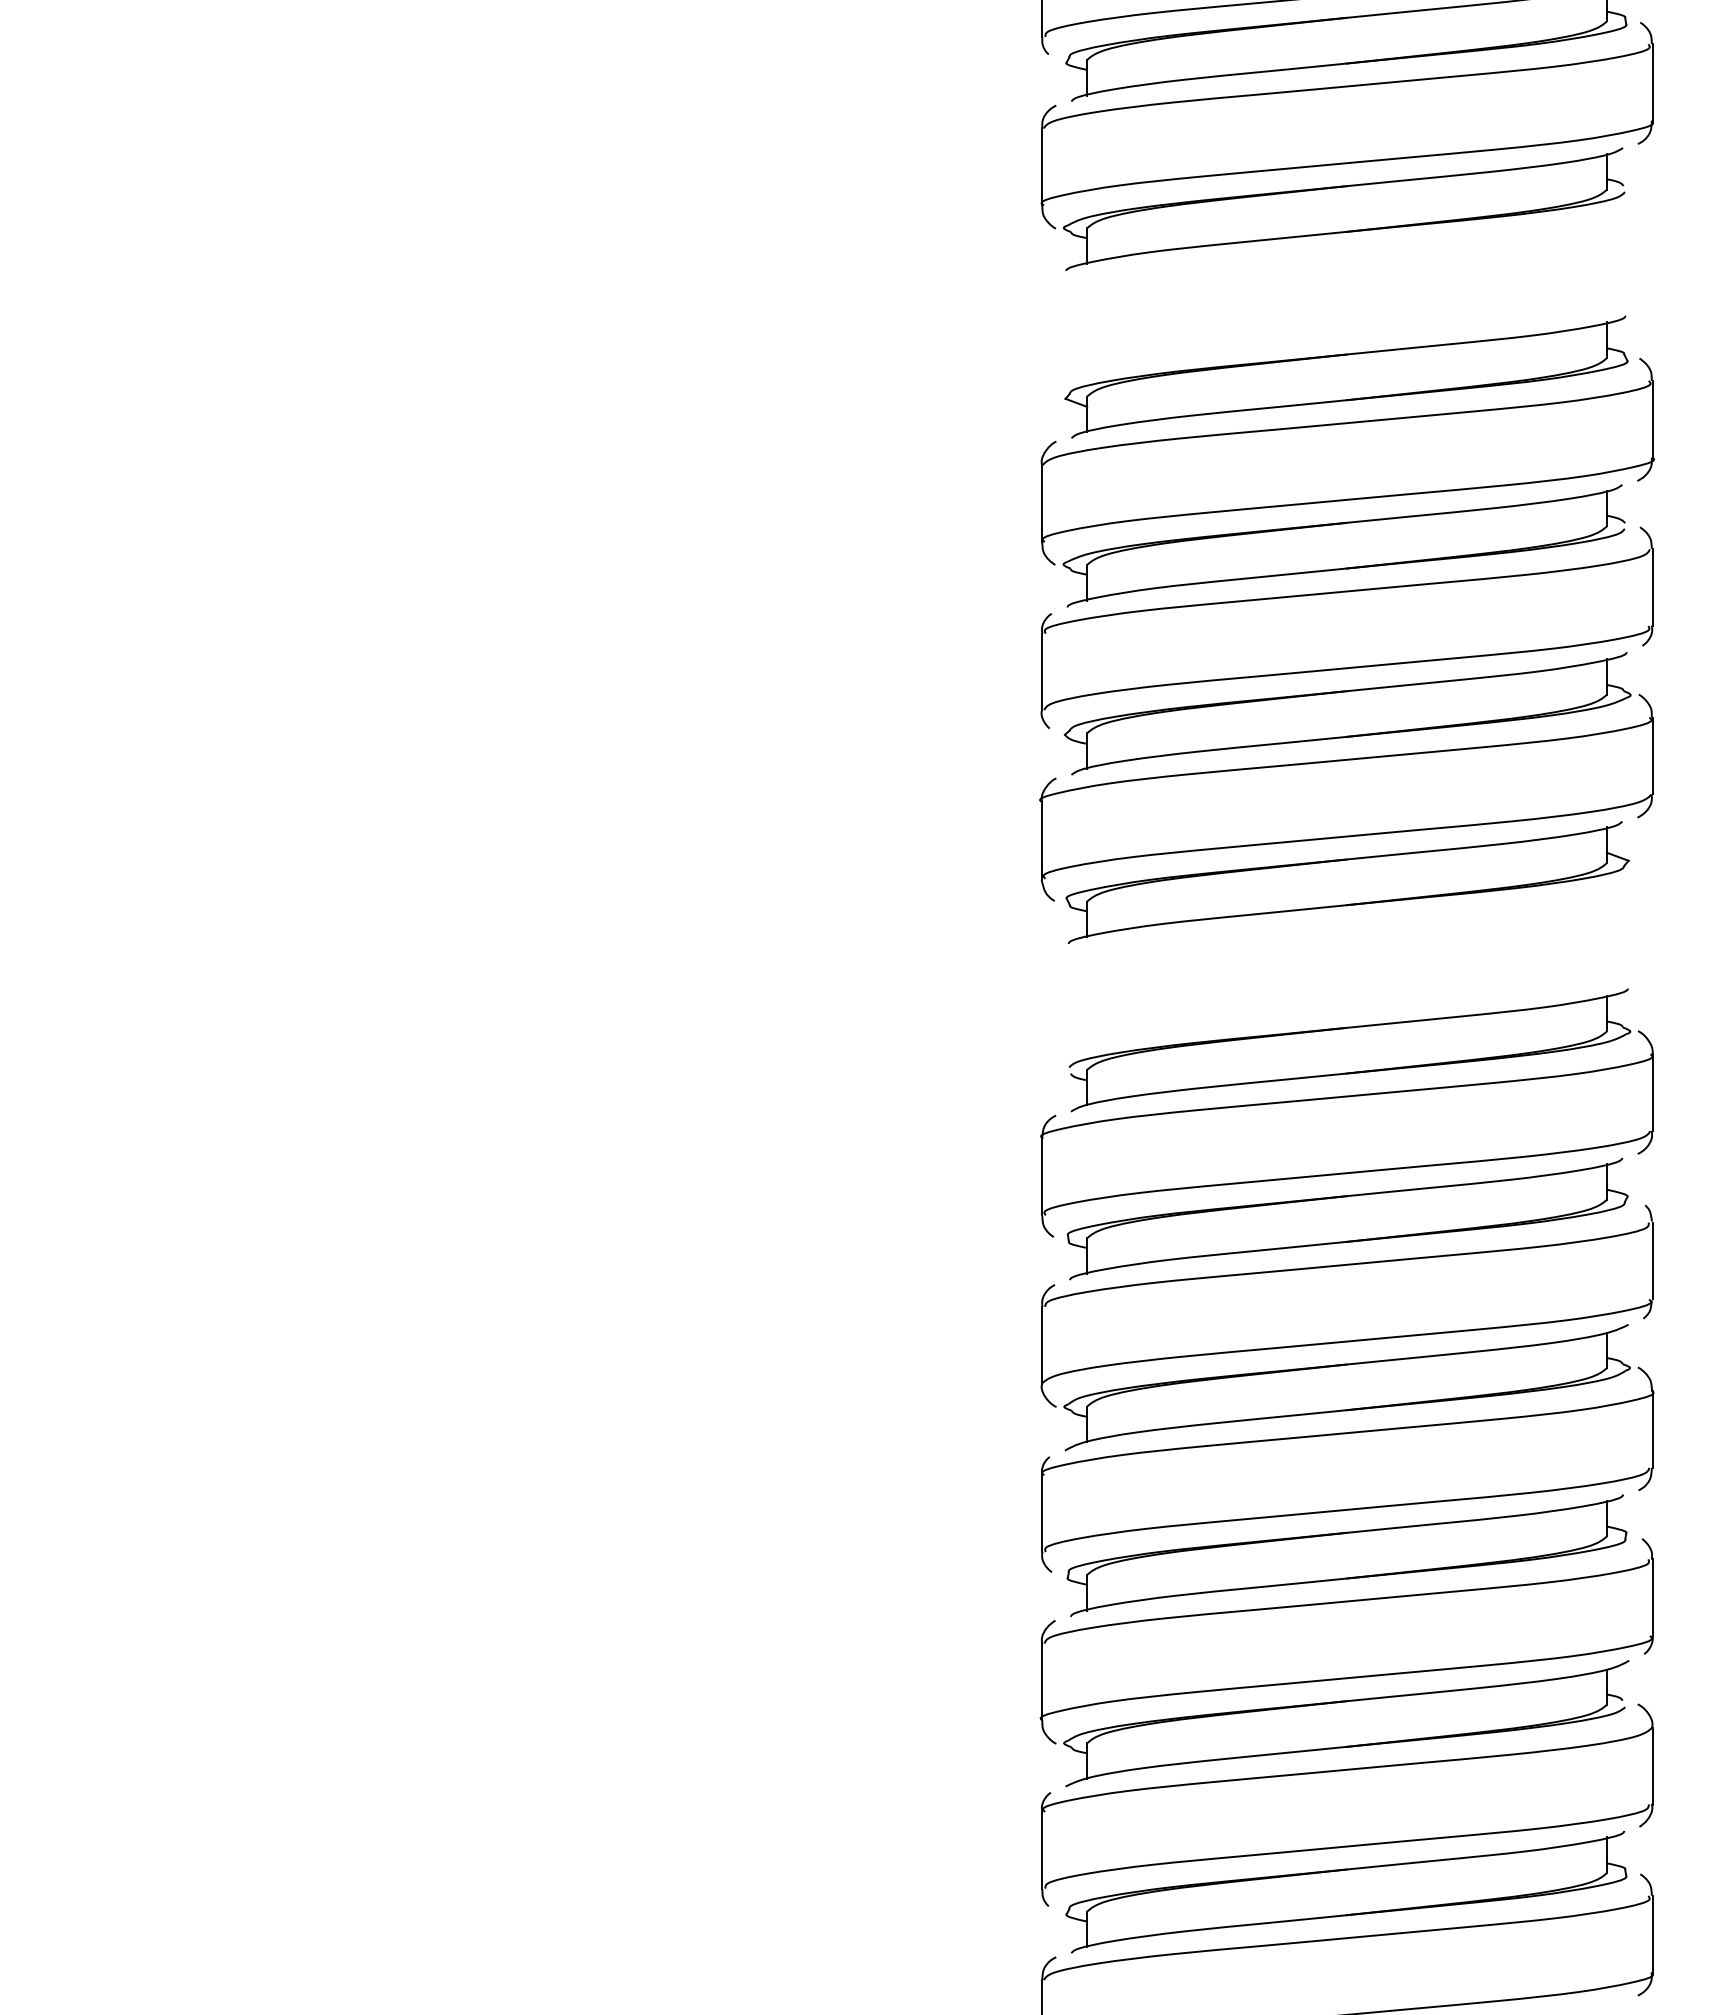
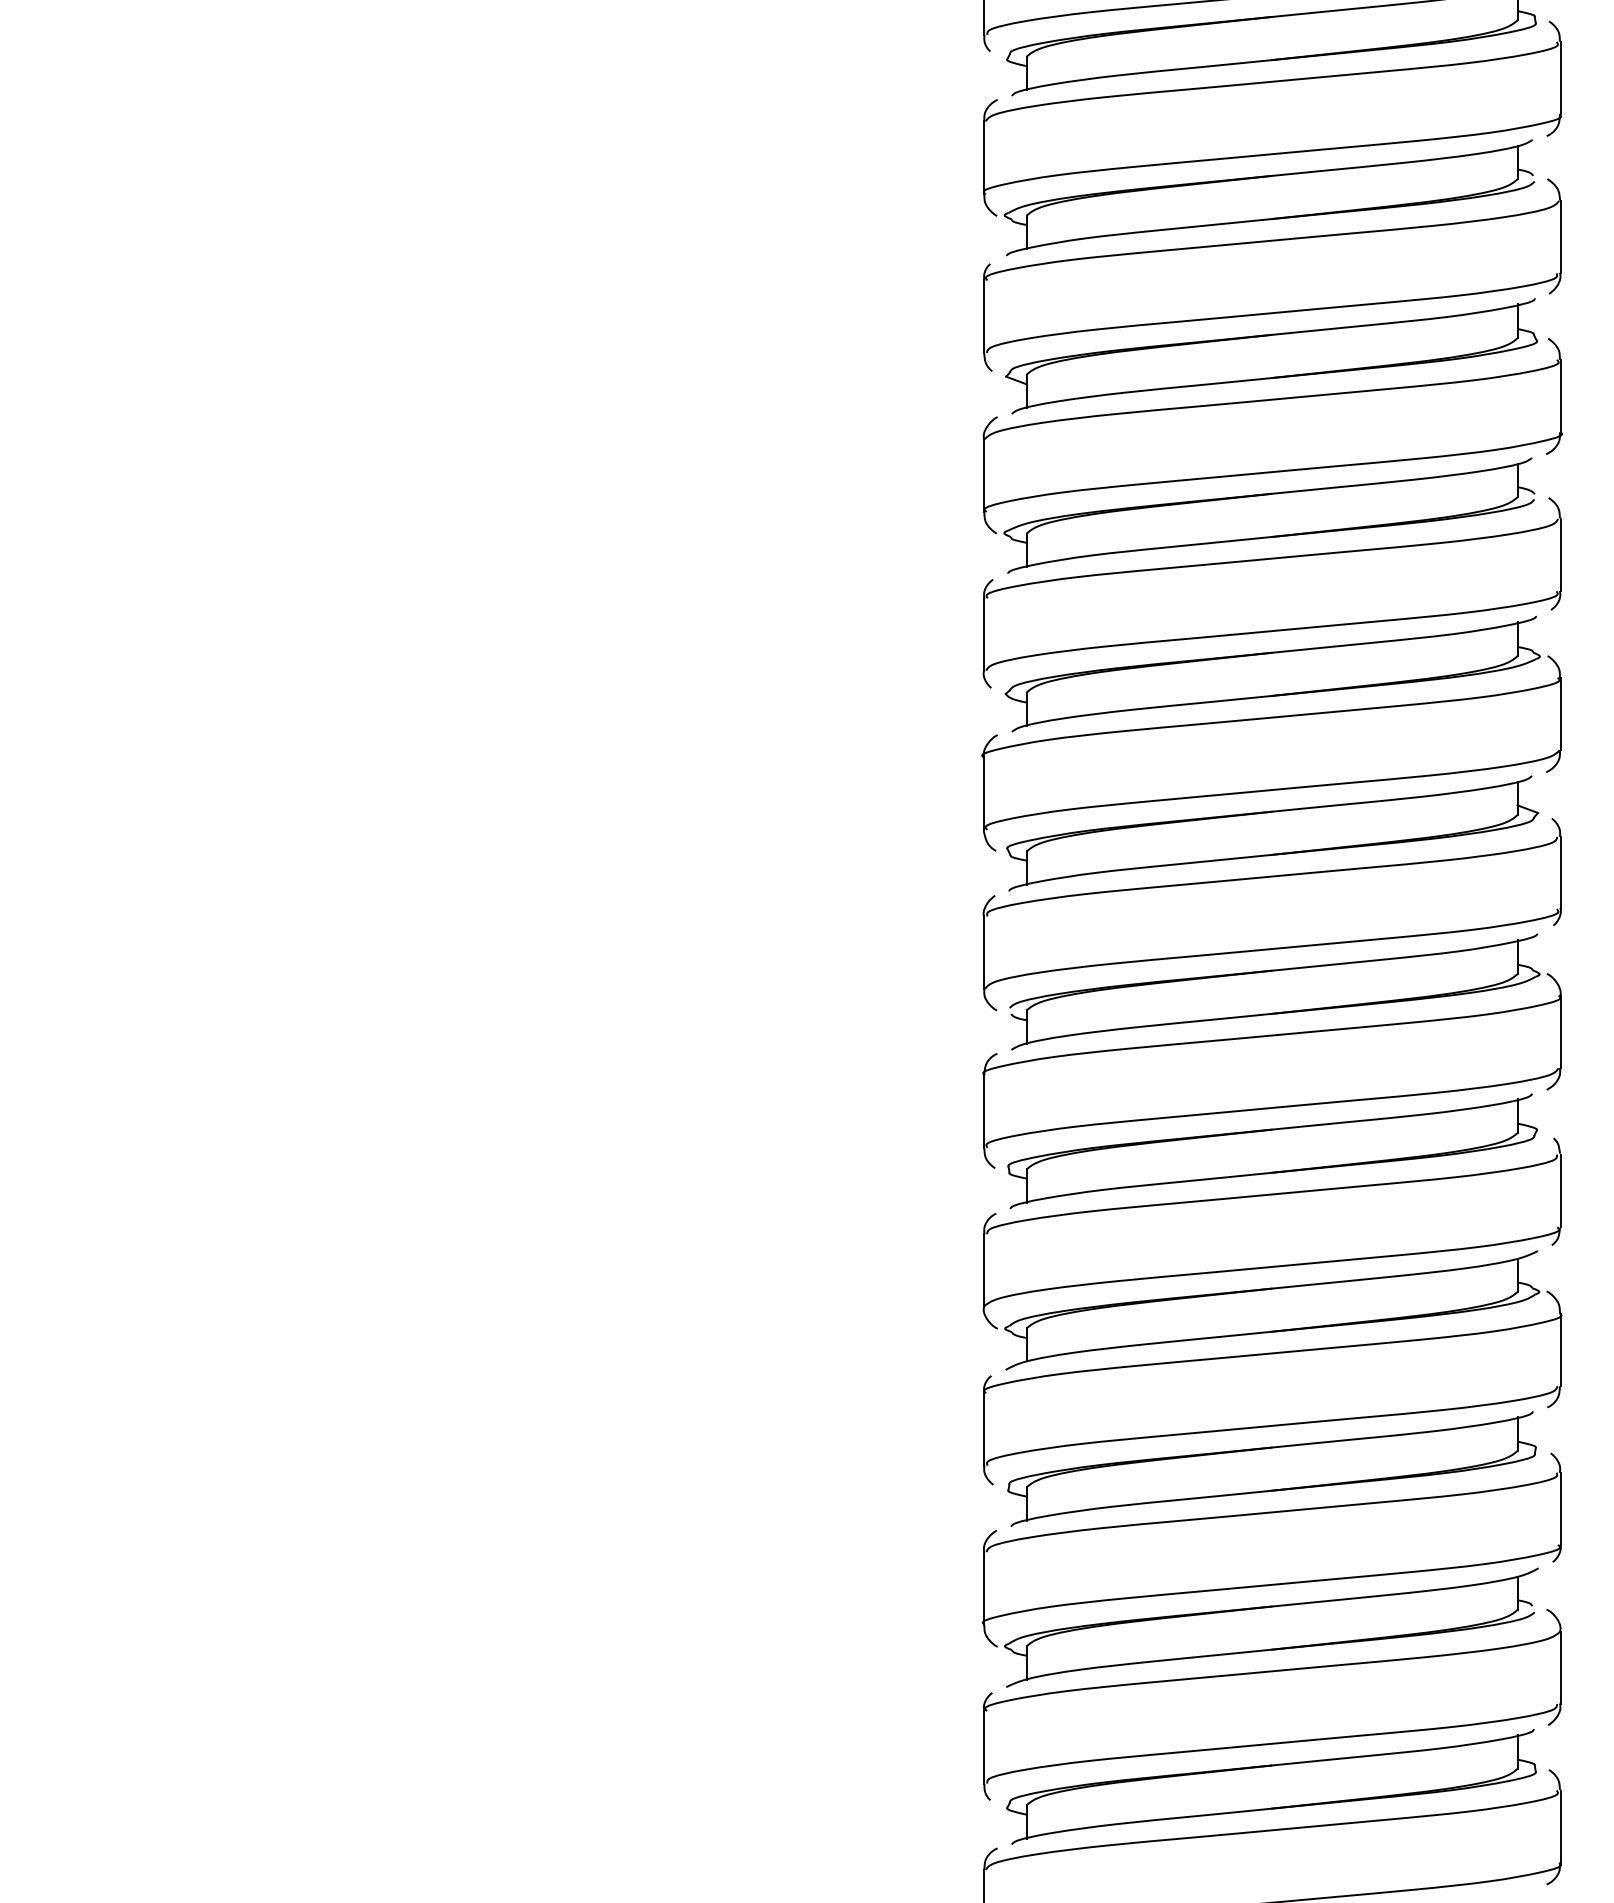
part: (1342, 256) -> (1267, 242), added
part: (1347, 1003) -> (1272, 947), added

